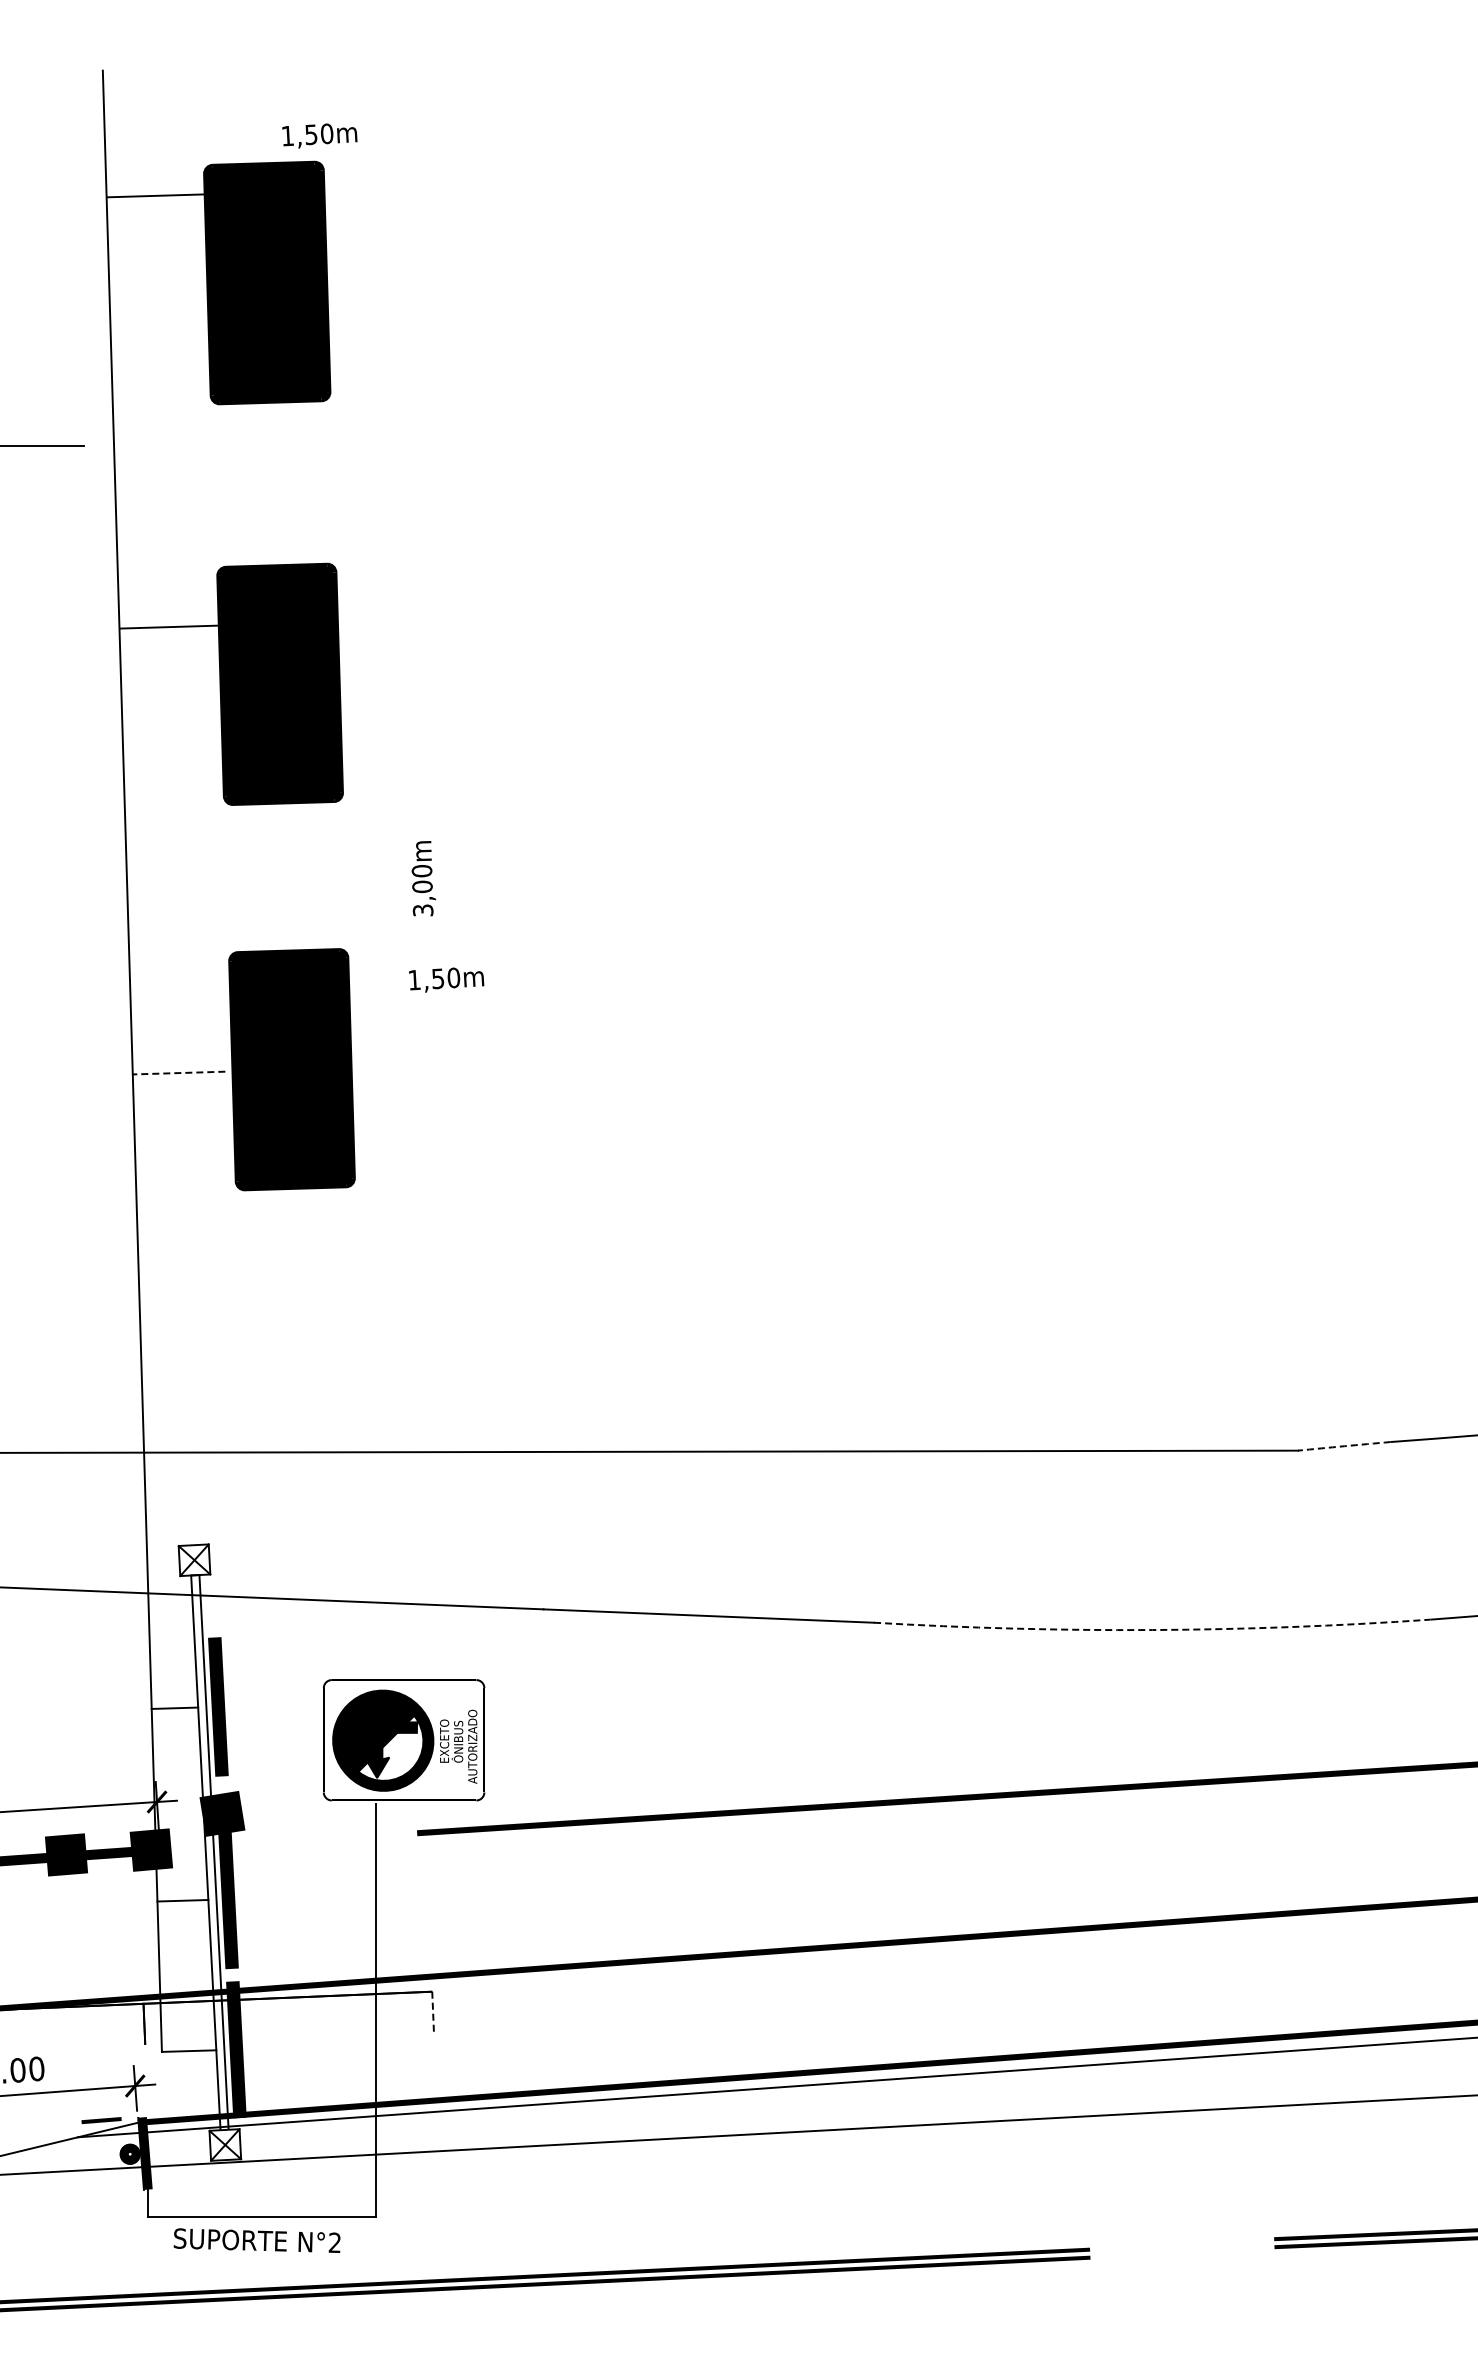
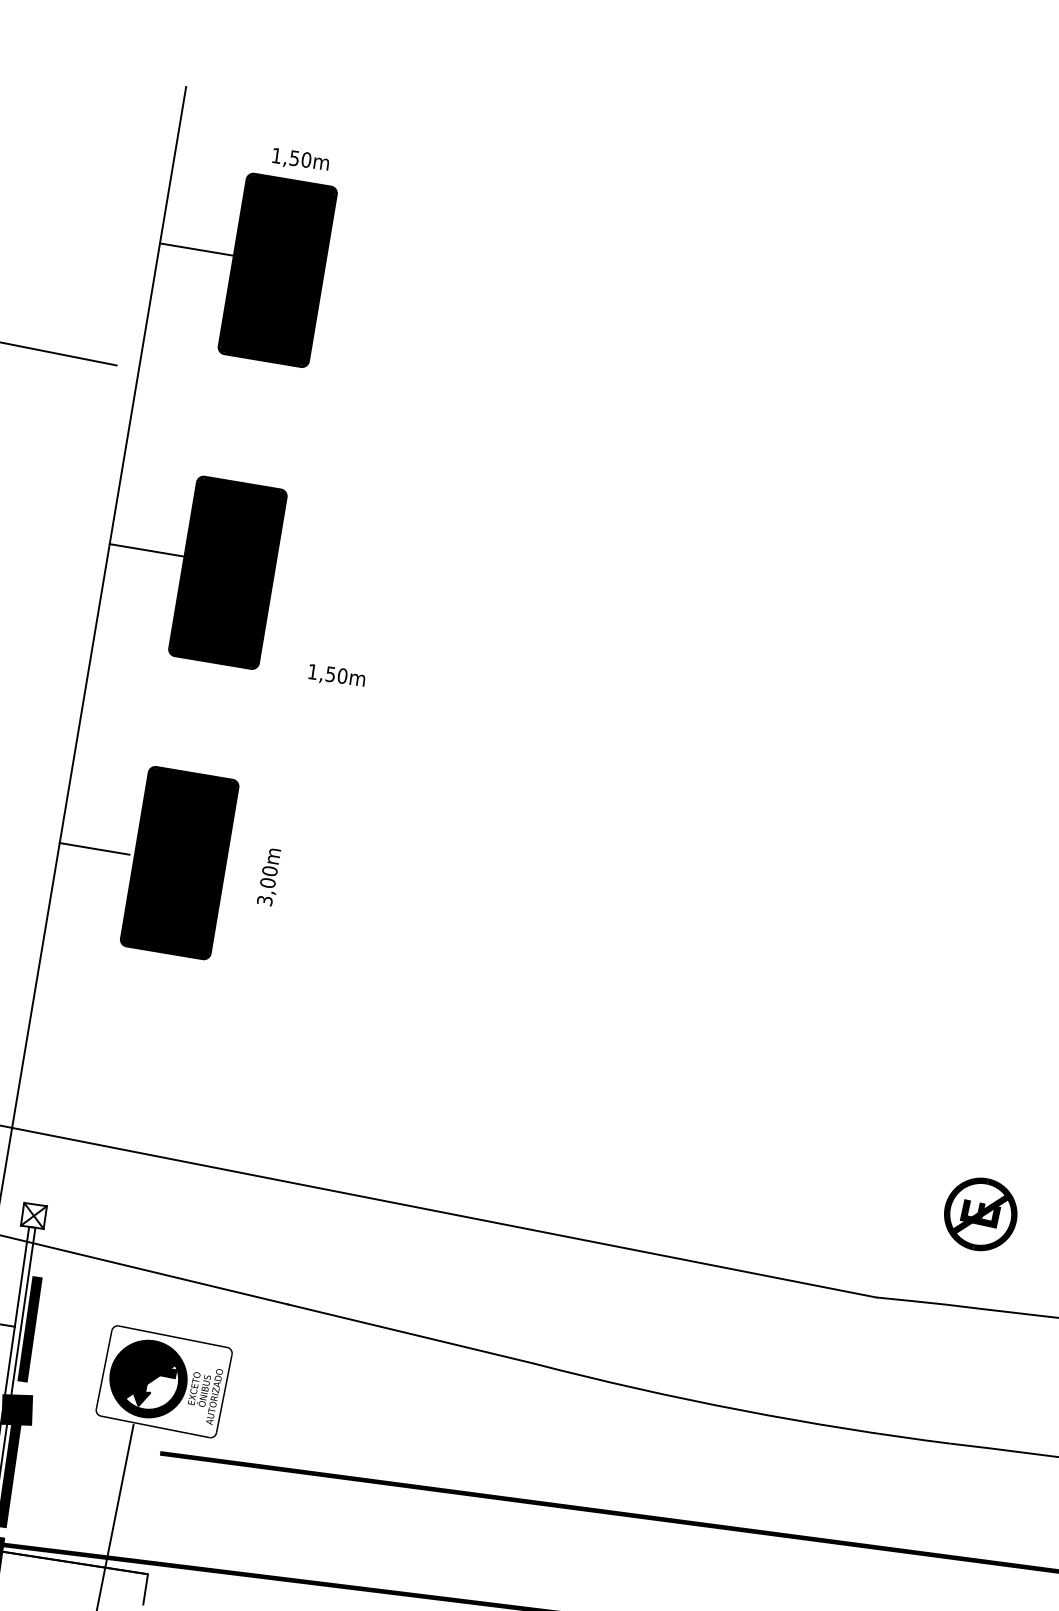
text: (319, 135) -> (300, 160), moved
line: (156, 195) -> (197, 249), moved
line: (169, 626) -> (147, 549), moved
text: (423, 878) -> (269, 876), moved
text: (446, 979) -> (336, 676), moved
line: (178, 1073) -> (94, 849), dashed -> solid
part: (1410, 1317) -> (980, 1214), added
arc: (1344, 1446) -> (911, 1301), dashed -> solid
arc: (1152, 1630) -> (740, 1410), dashed -> solid
line: (433, 2012) -> (145, 1590), dashed -> solid

